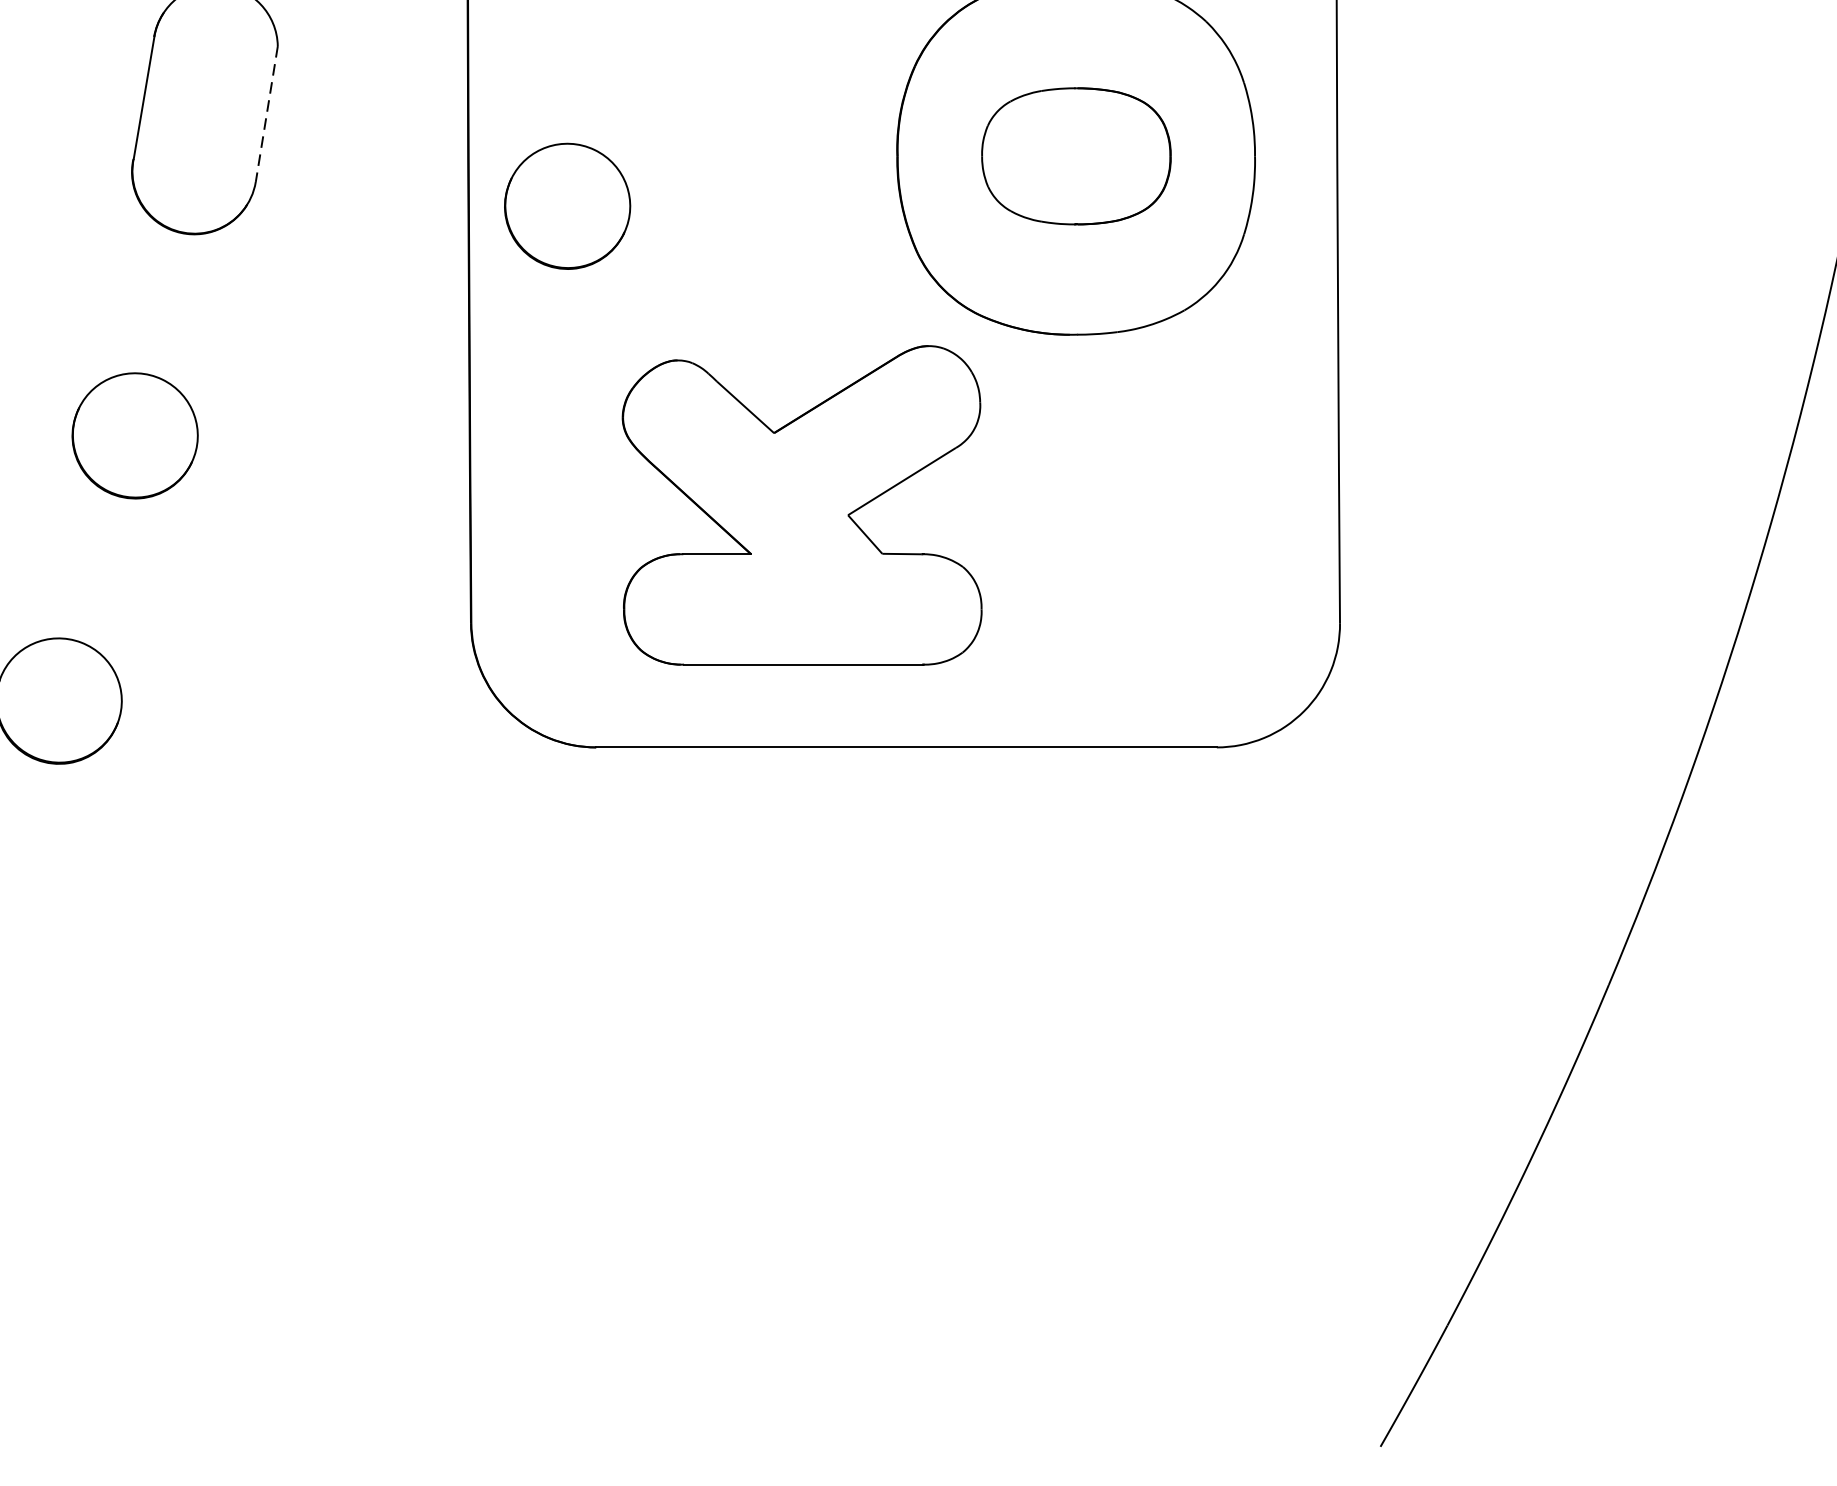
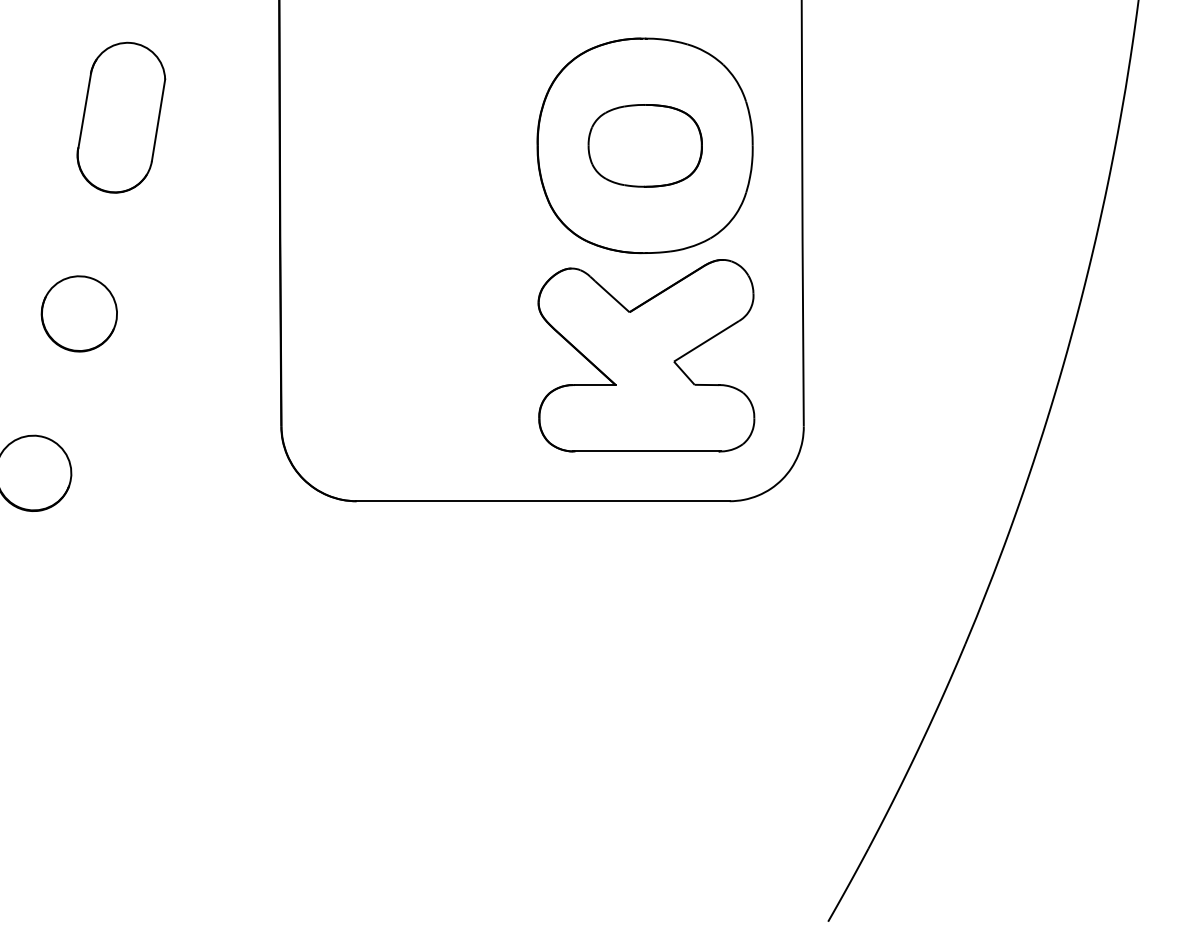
line: (266, 114) -> (158, 120), dashed -> solid
part: (566, 205) -> (338, 175), removed
part: (802, 505) -> (646, 355), moved

